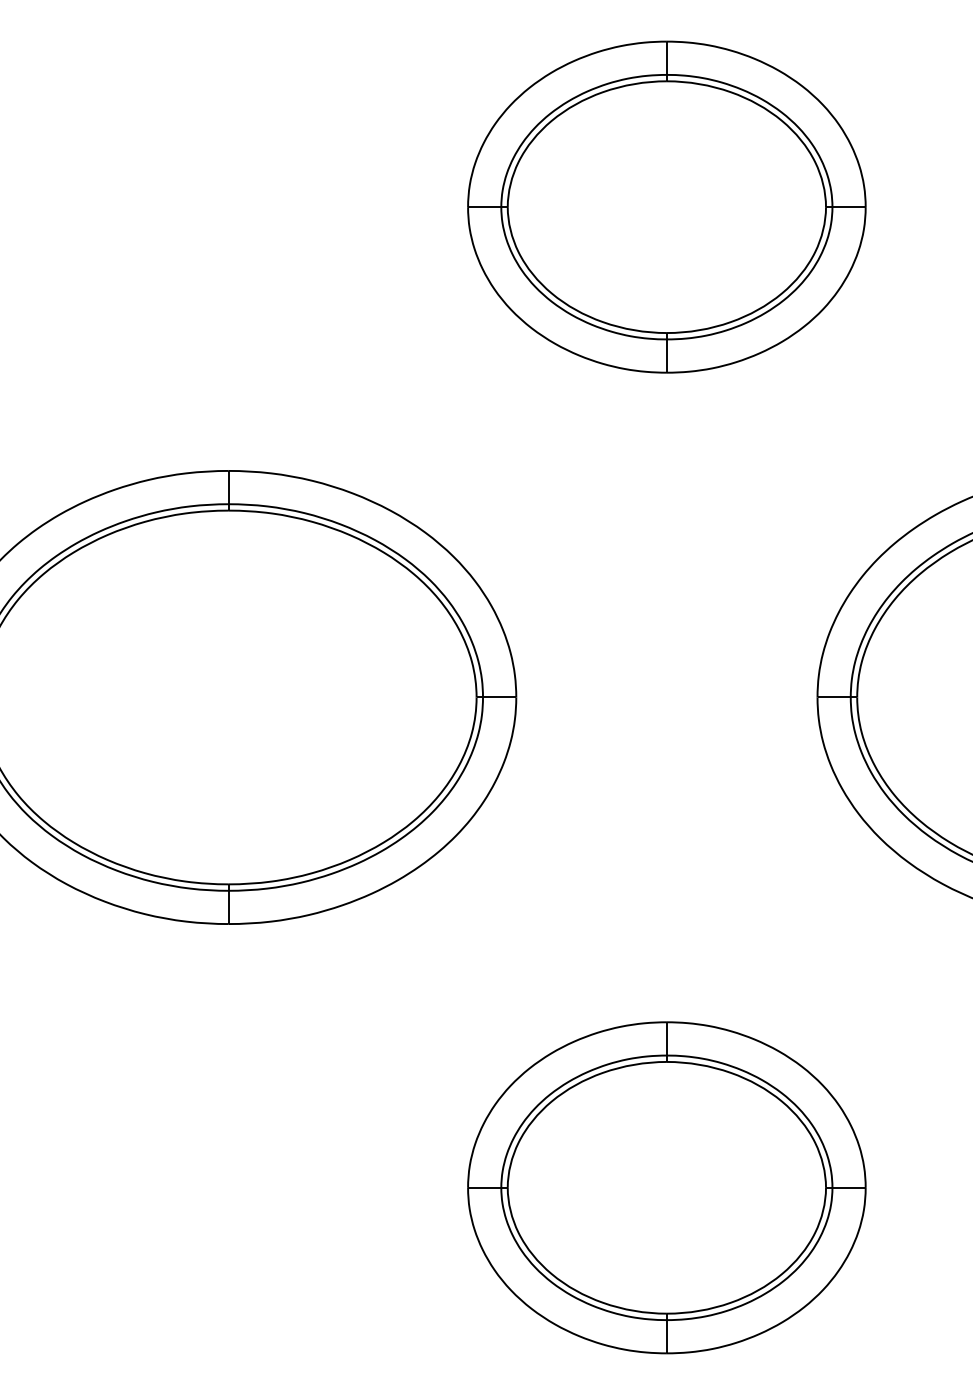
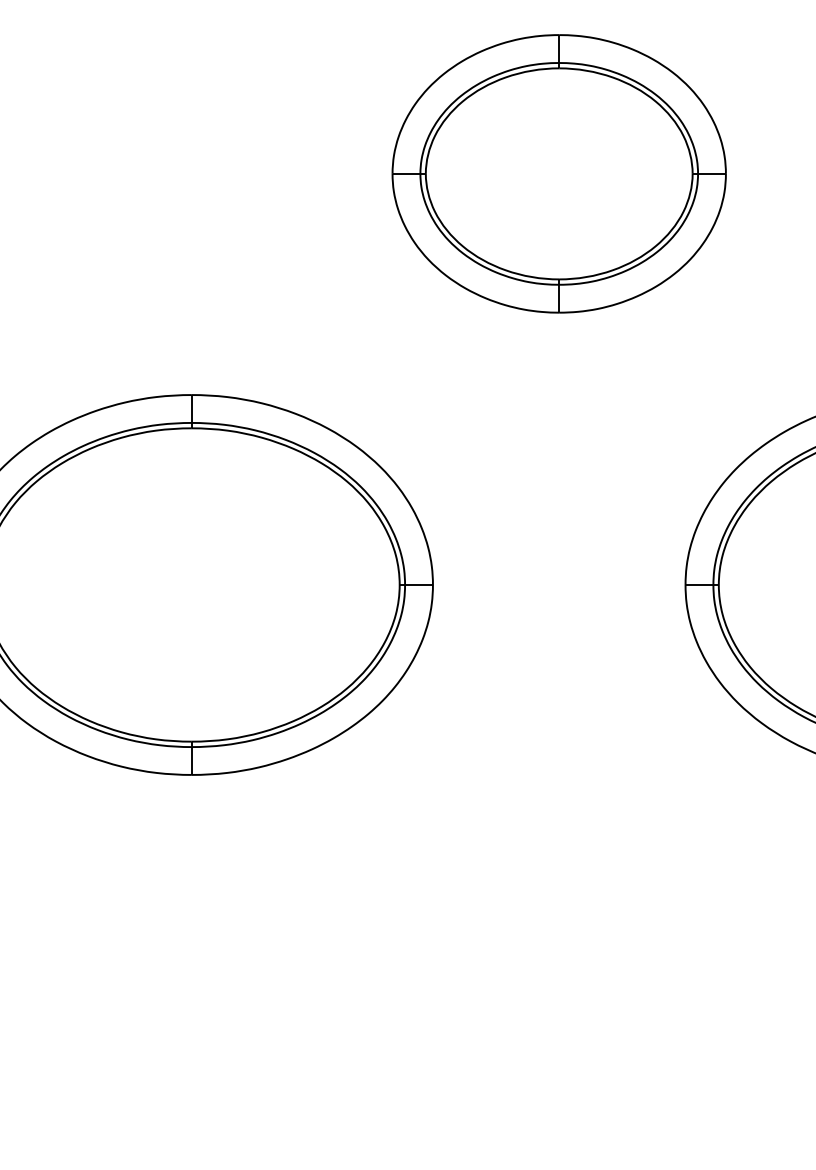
part: (666, 1187) -> (558, 995), removed

